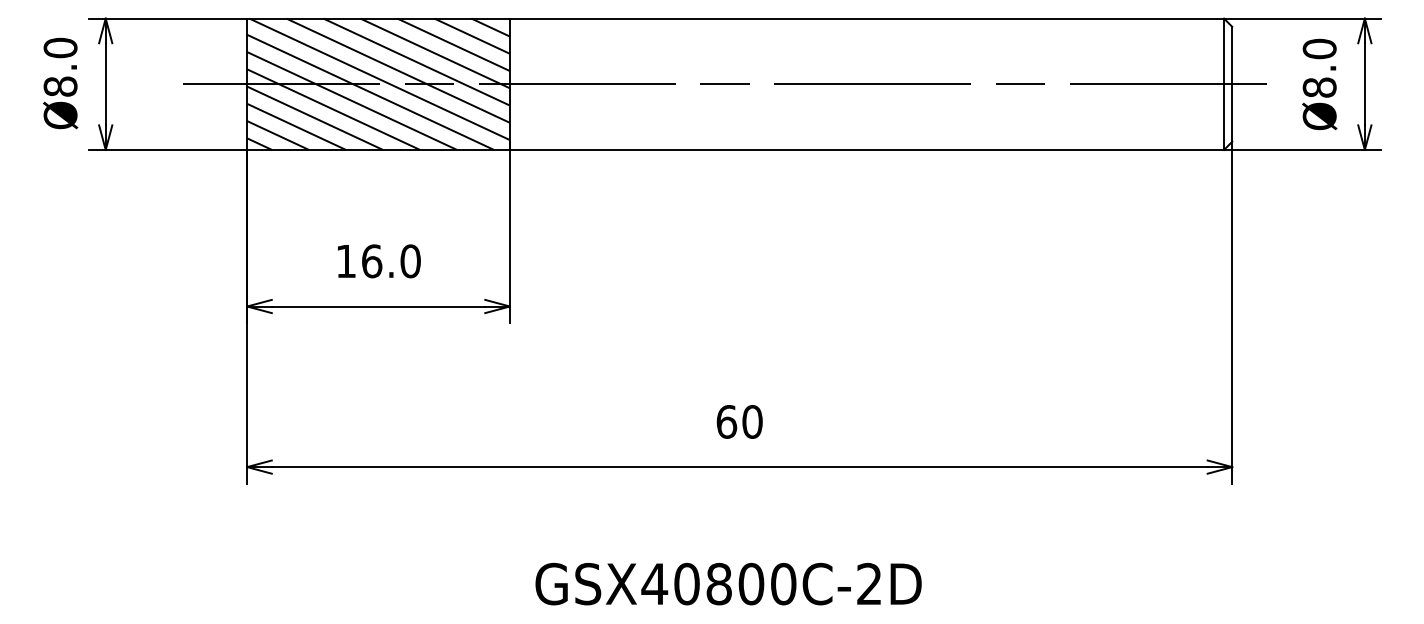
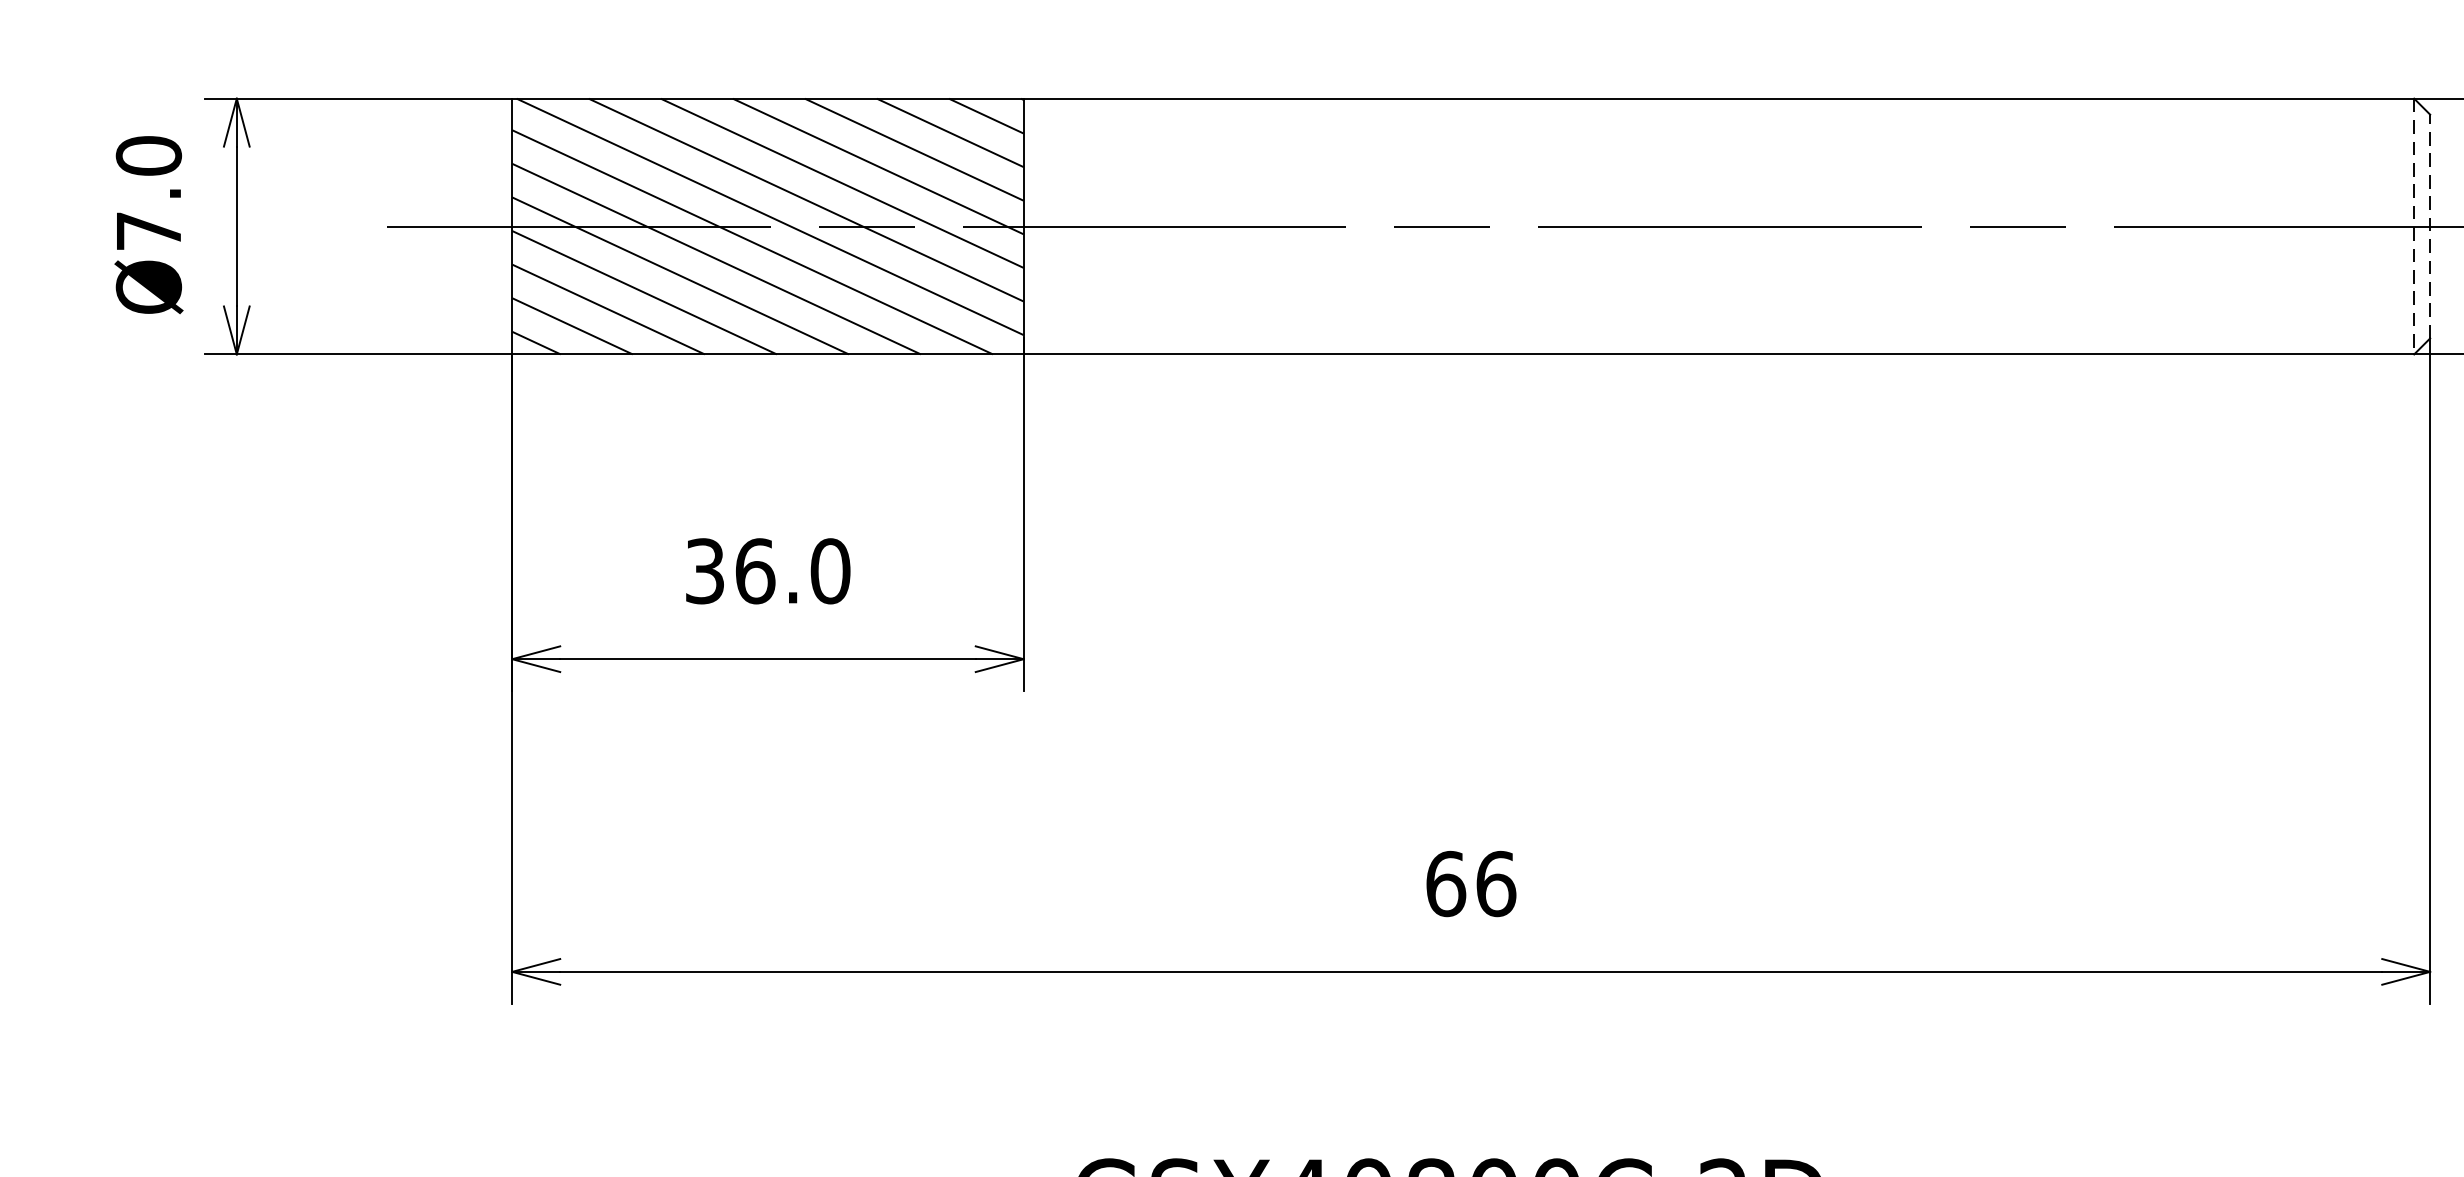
line: (1232, 83) -> (2430, 224), solid -> dashed
line: (1224, 84) -> (2415, 226), solid -> dashed
text: (60, 86) -> (148, 230), Ø8.0 -> Ø7.0
text: (345, 261) -> (703, 571), 16.0 -> 36.0
text: (752, 421) -> (1496, 883), 60 -> 66

